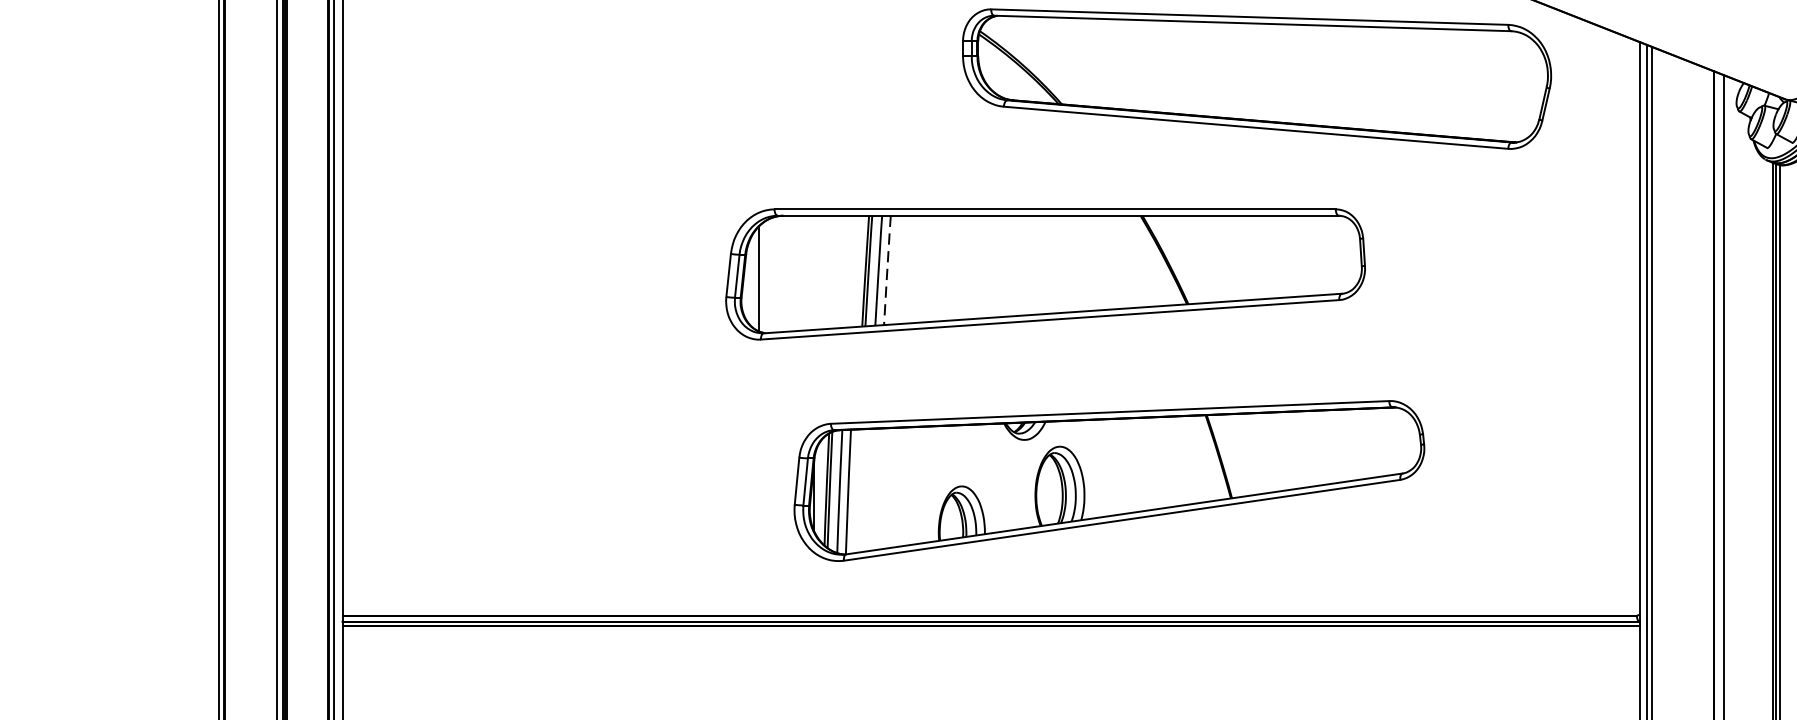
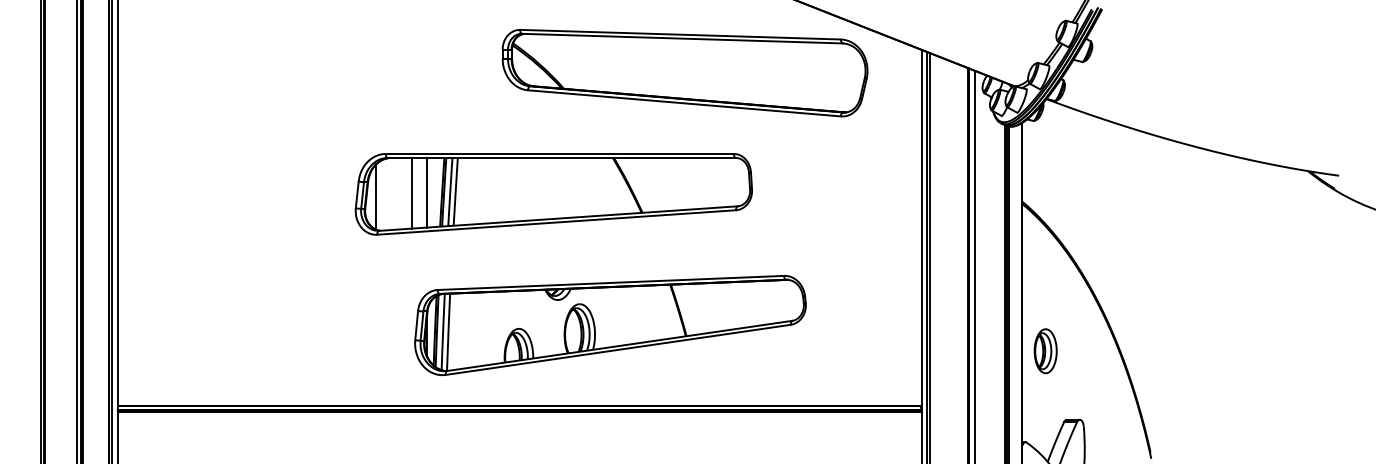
line: (816, 271) -> (411, 192), added
line: (841, 271) -> (427, 192), added
line: (886, 271) -> (455, 192), dashed -> solid
part: (1109, 481) -> (610, 325), moved

